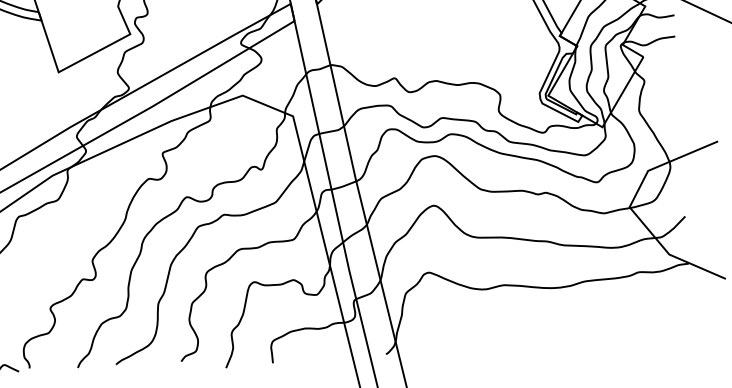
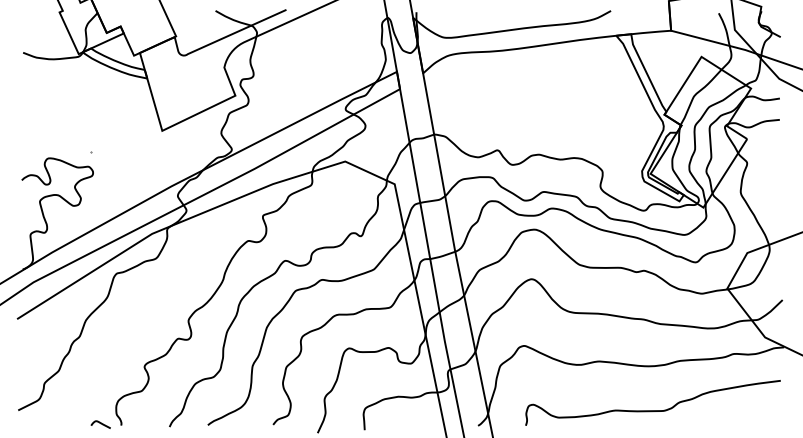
curve: (559, 332) -> (652, 410), added

